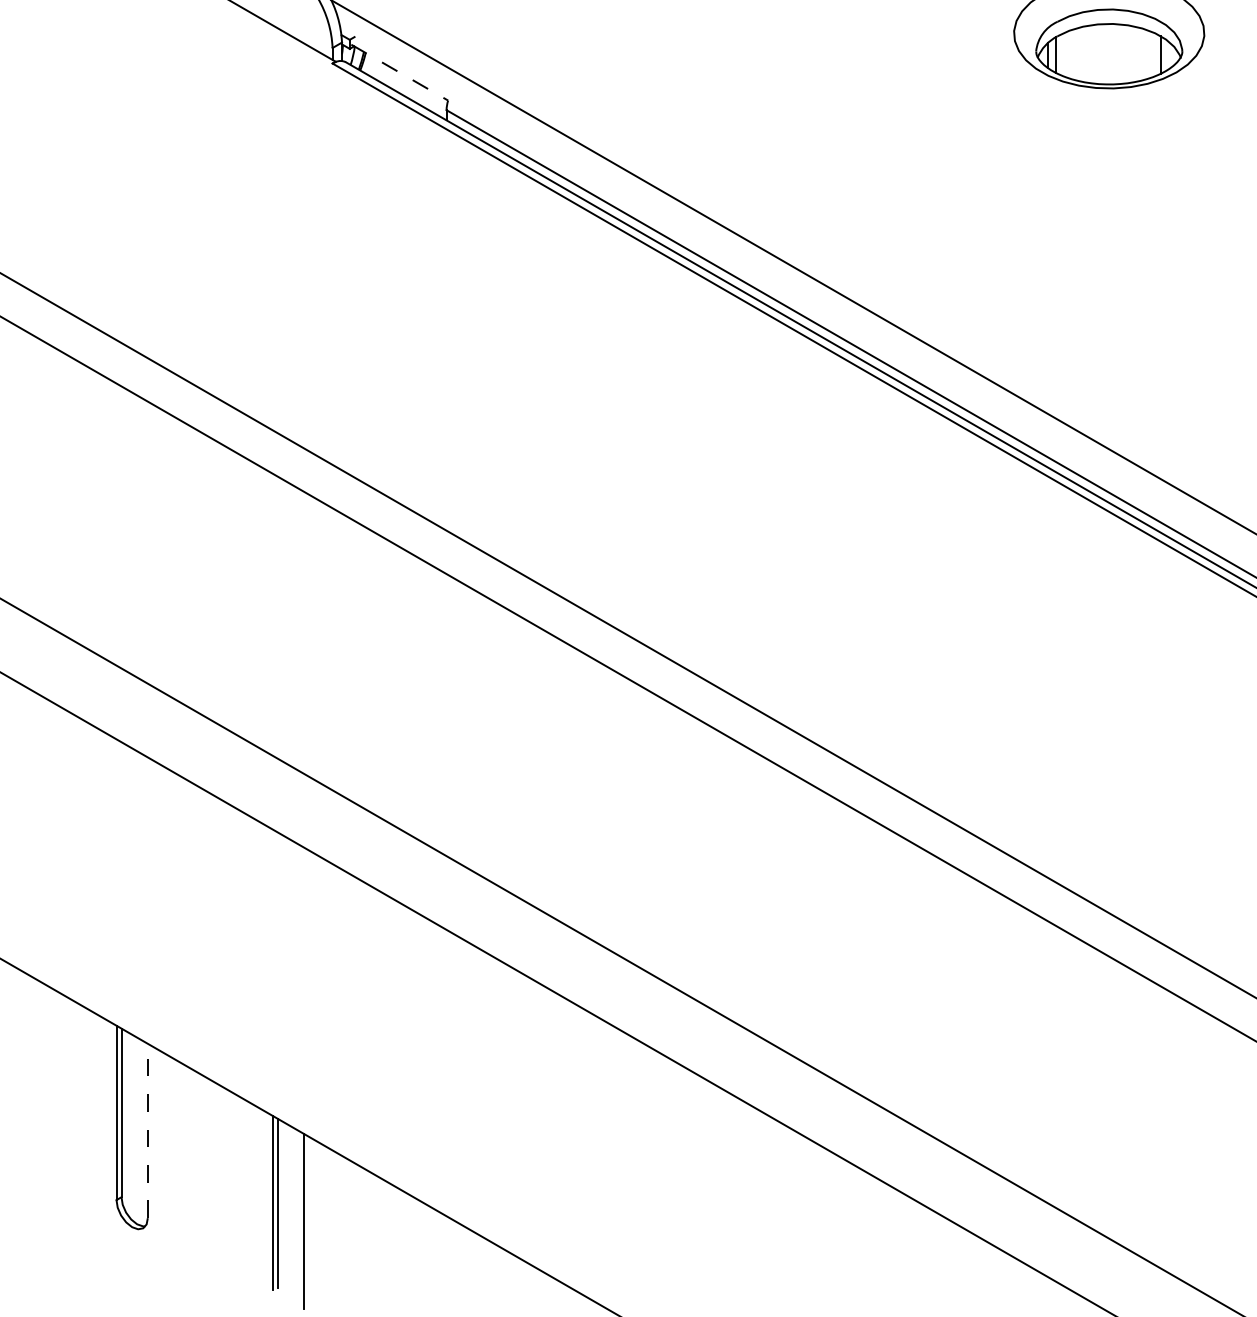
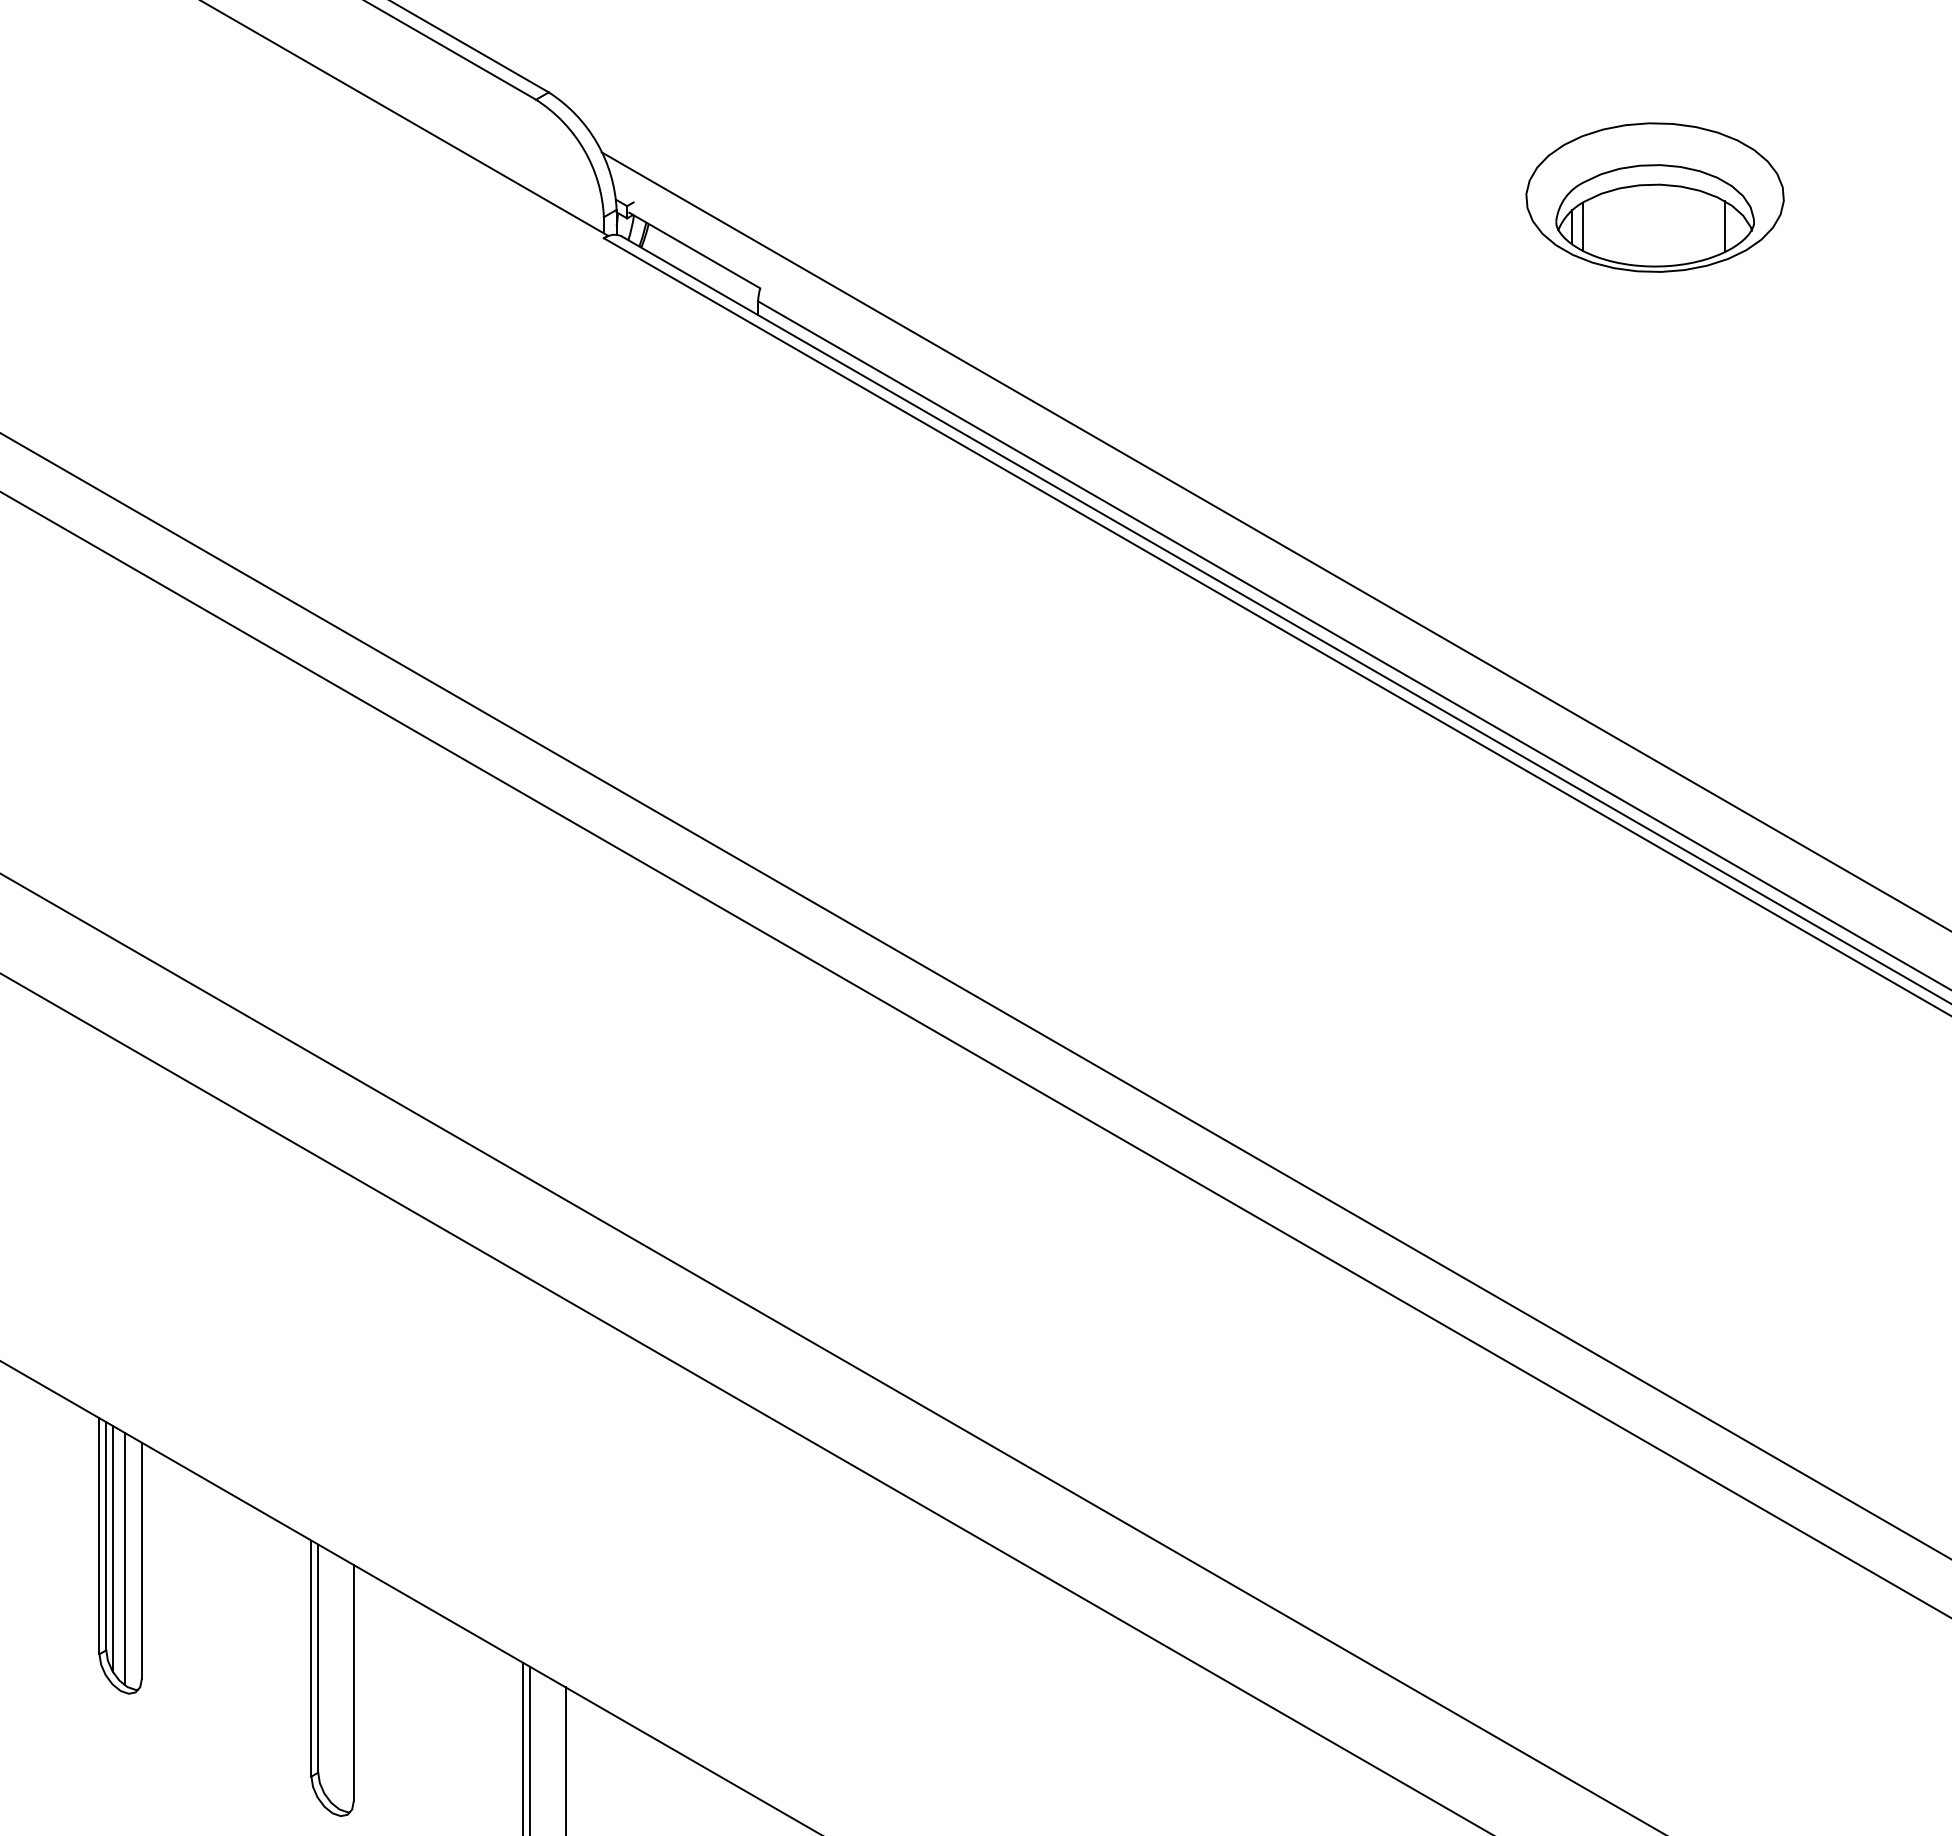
line: (399, 72) -> (694, 250), dashed -> solid
line: (147, 1130) -> (353, 1682), dashed -> solid

